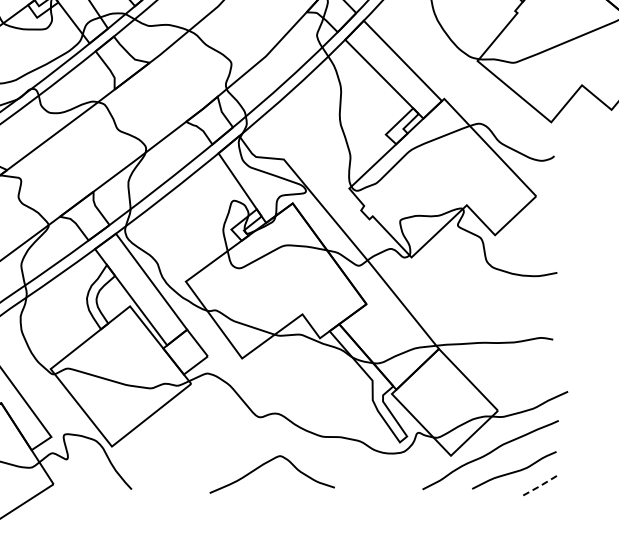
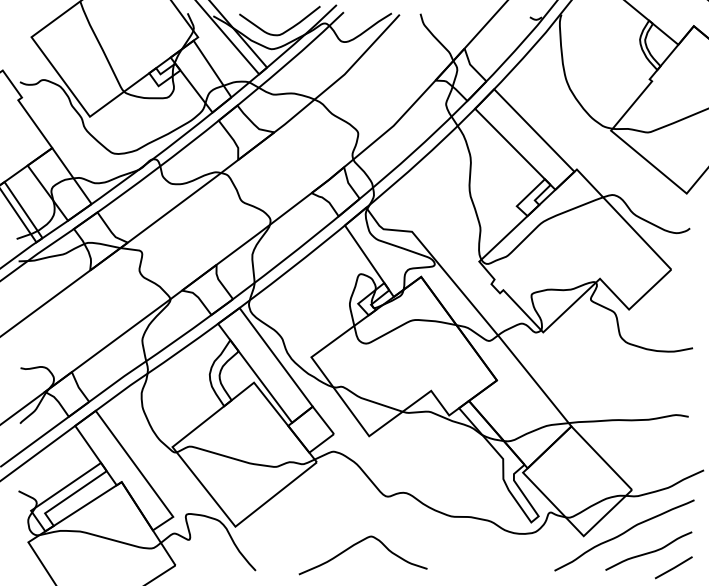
curve: (266, 463) -> (357, 544), moved
line: (539, 486) -> (674, 567), dashed -> solid

